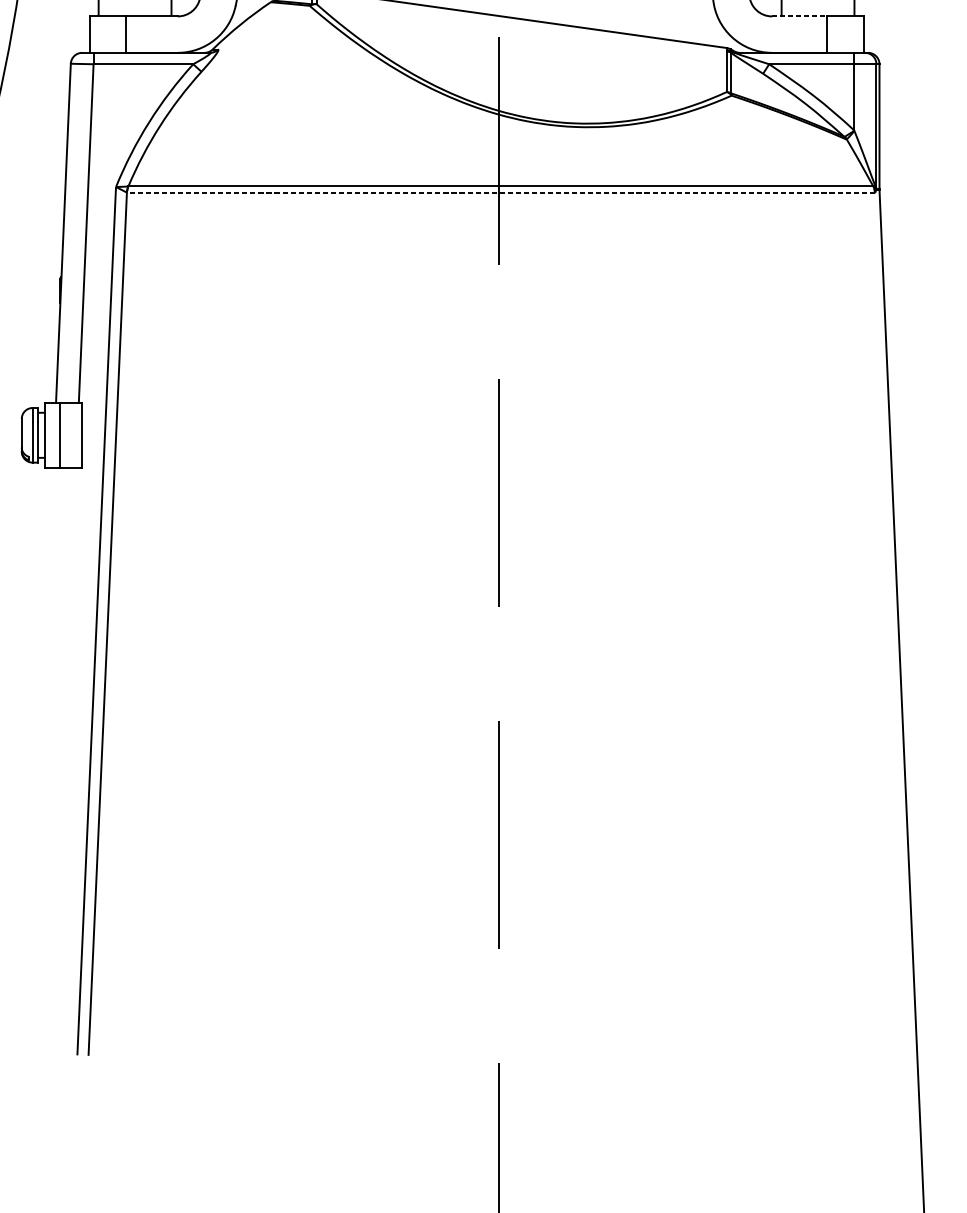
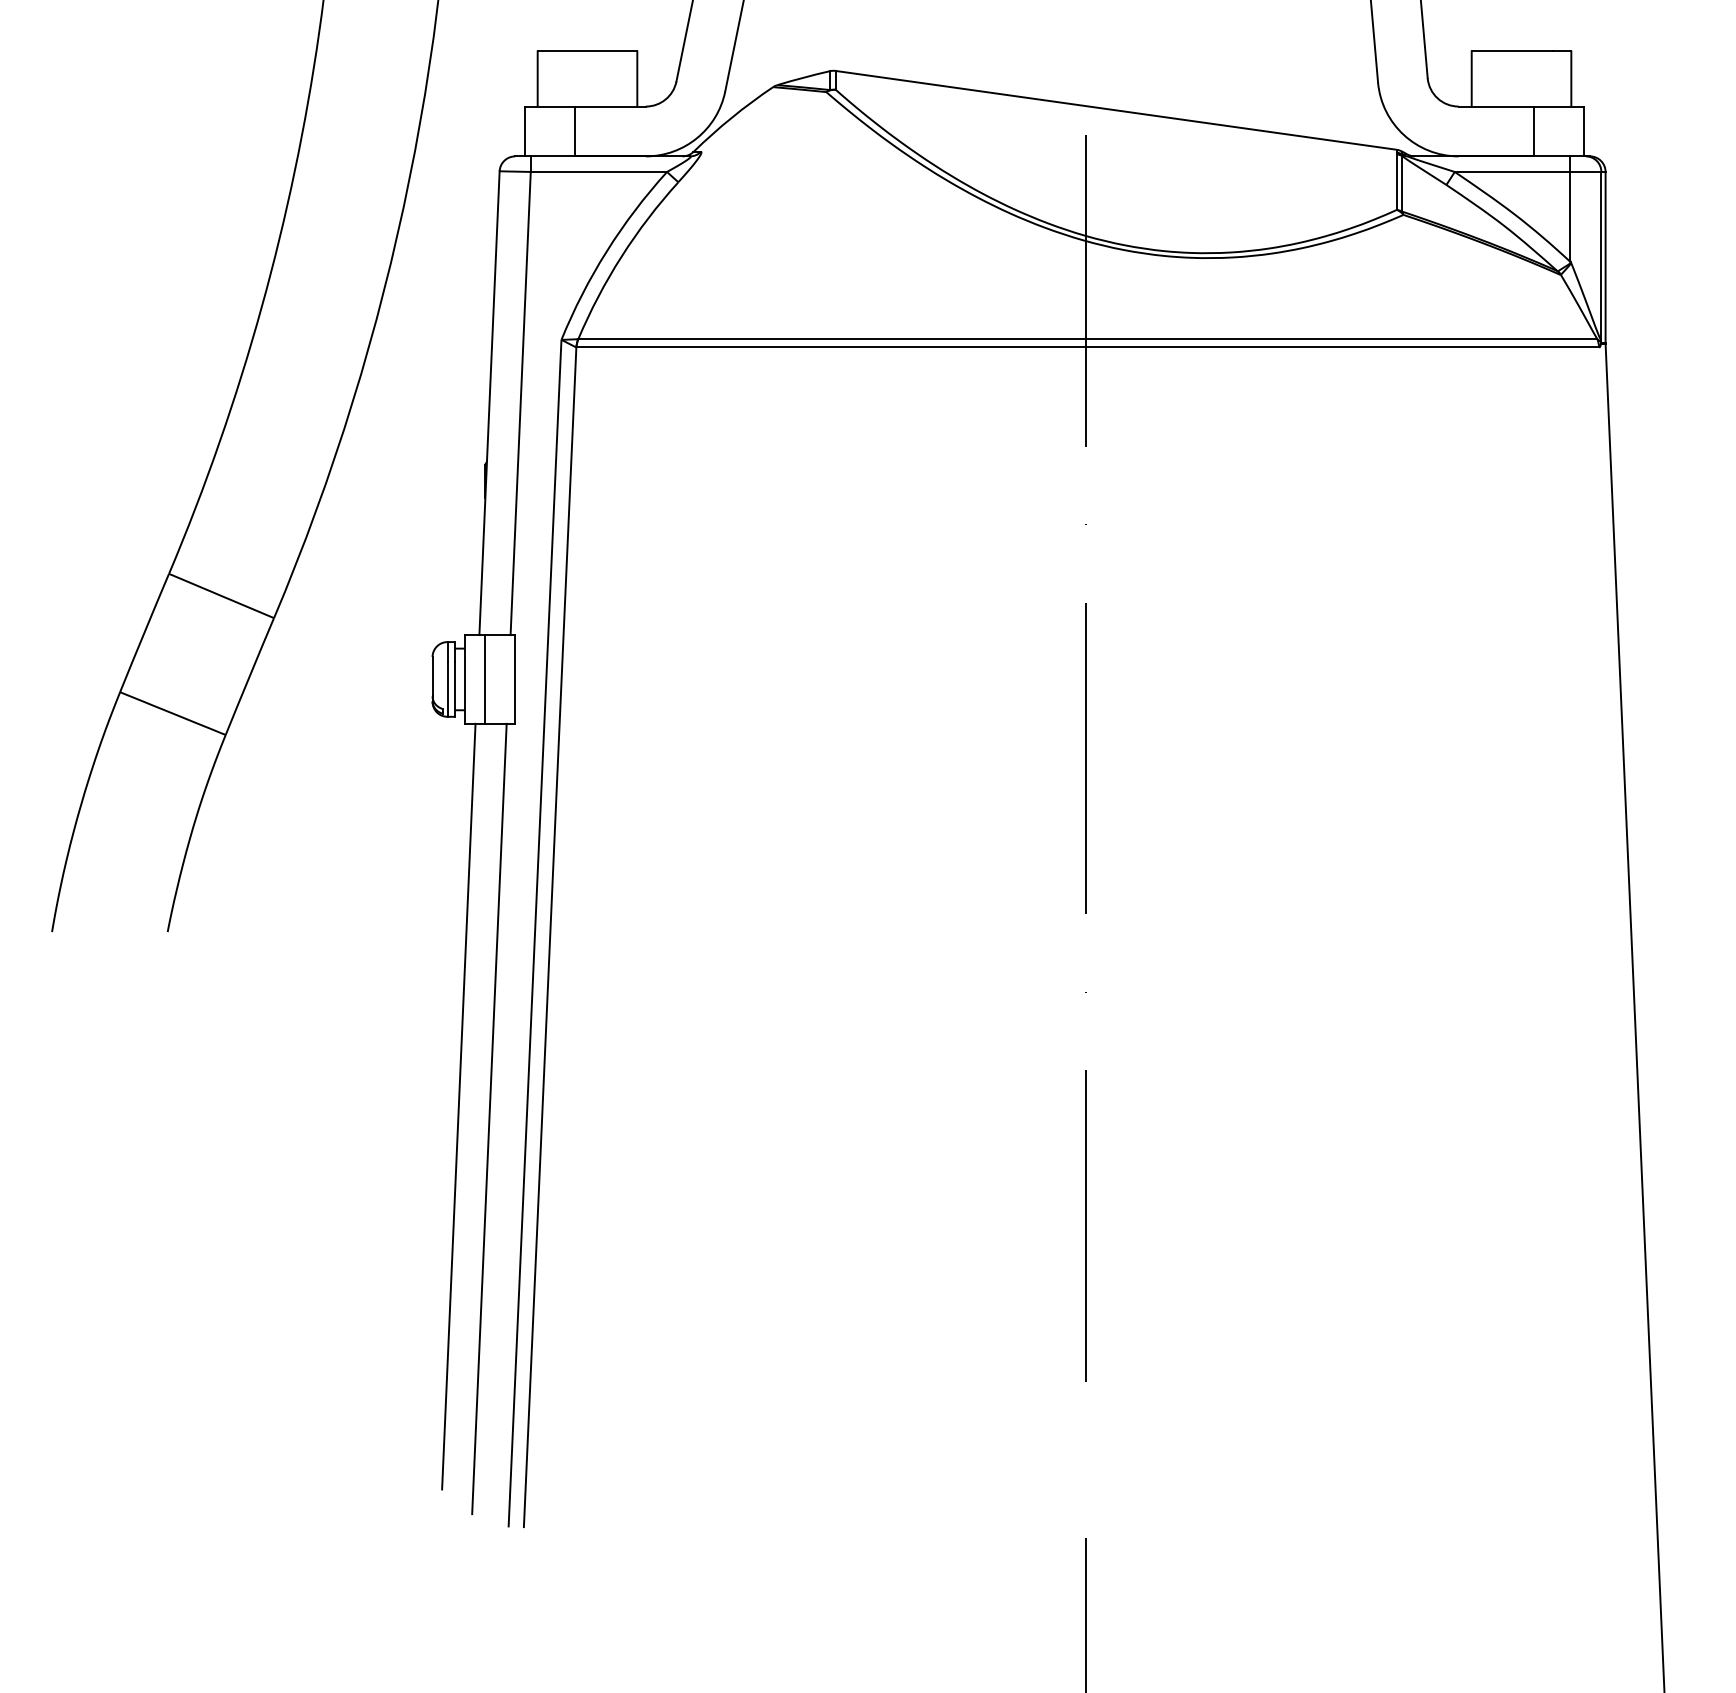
line: (799, 16) -> (1496, 106), dashed -> solid
line: (500, 192) -> (1087, 347), dashed -> solid
line: (40, 747) -> (458, 1106), added
line: (63, 756) -> (489, 1118), added

